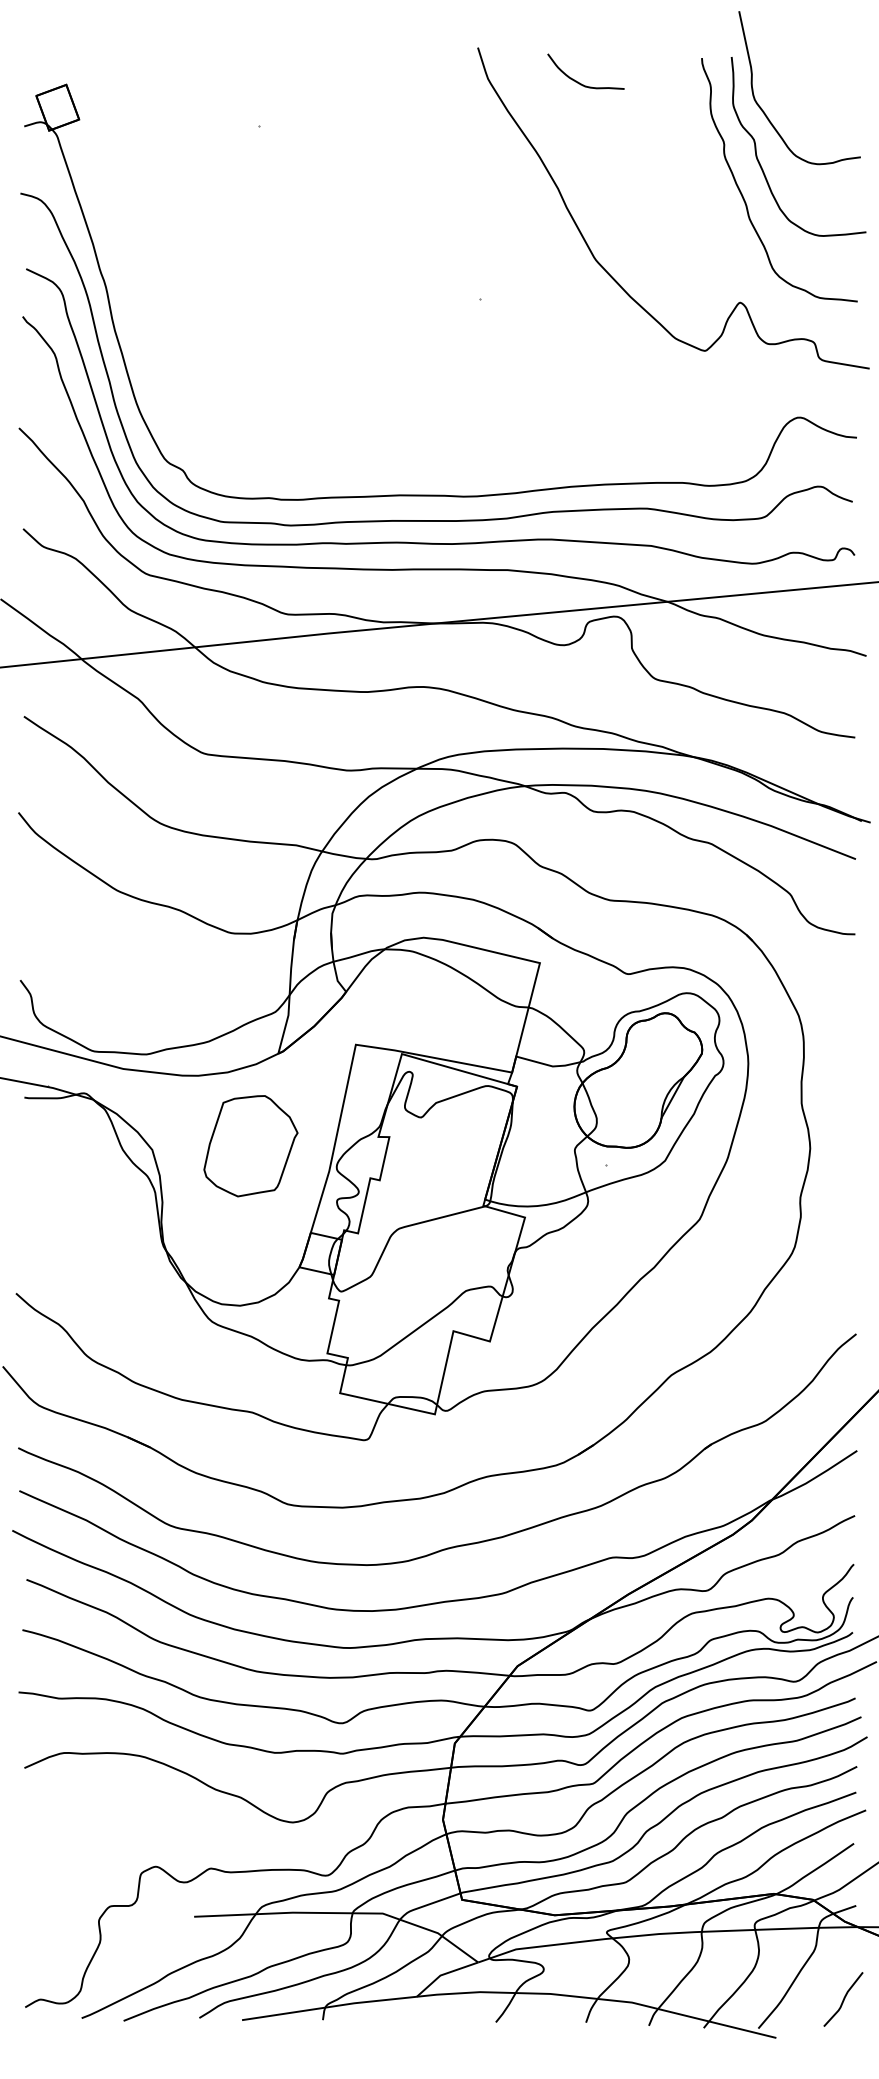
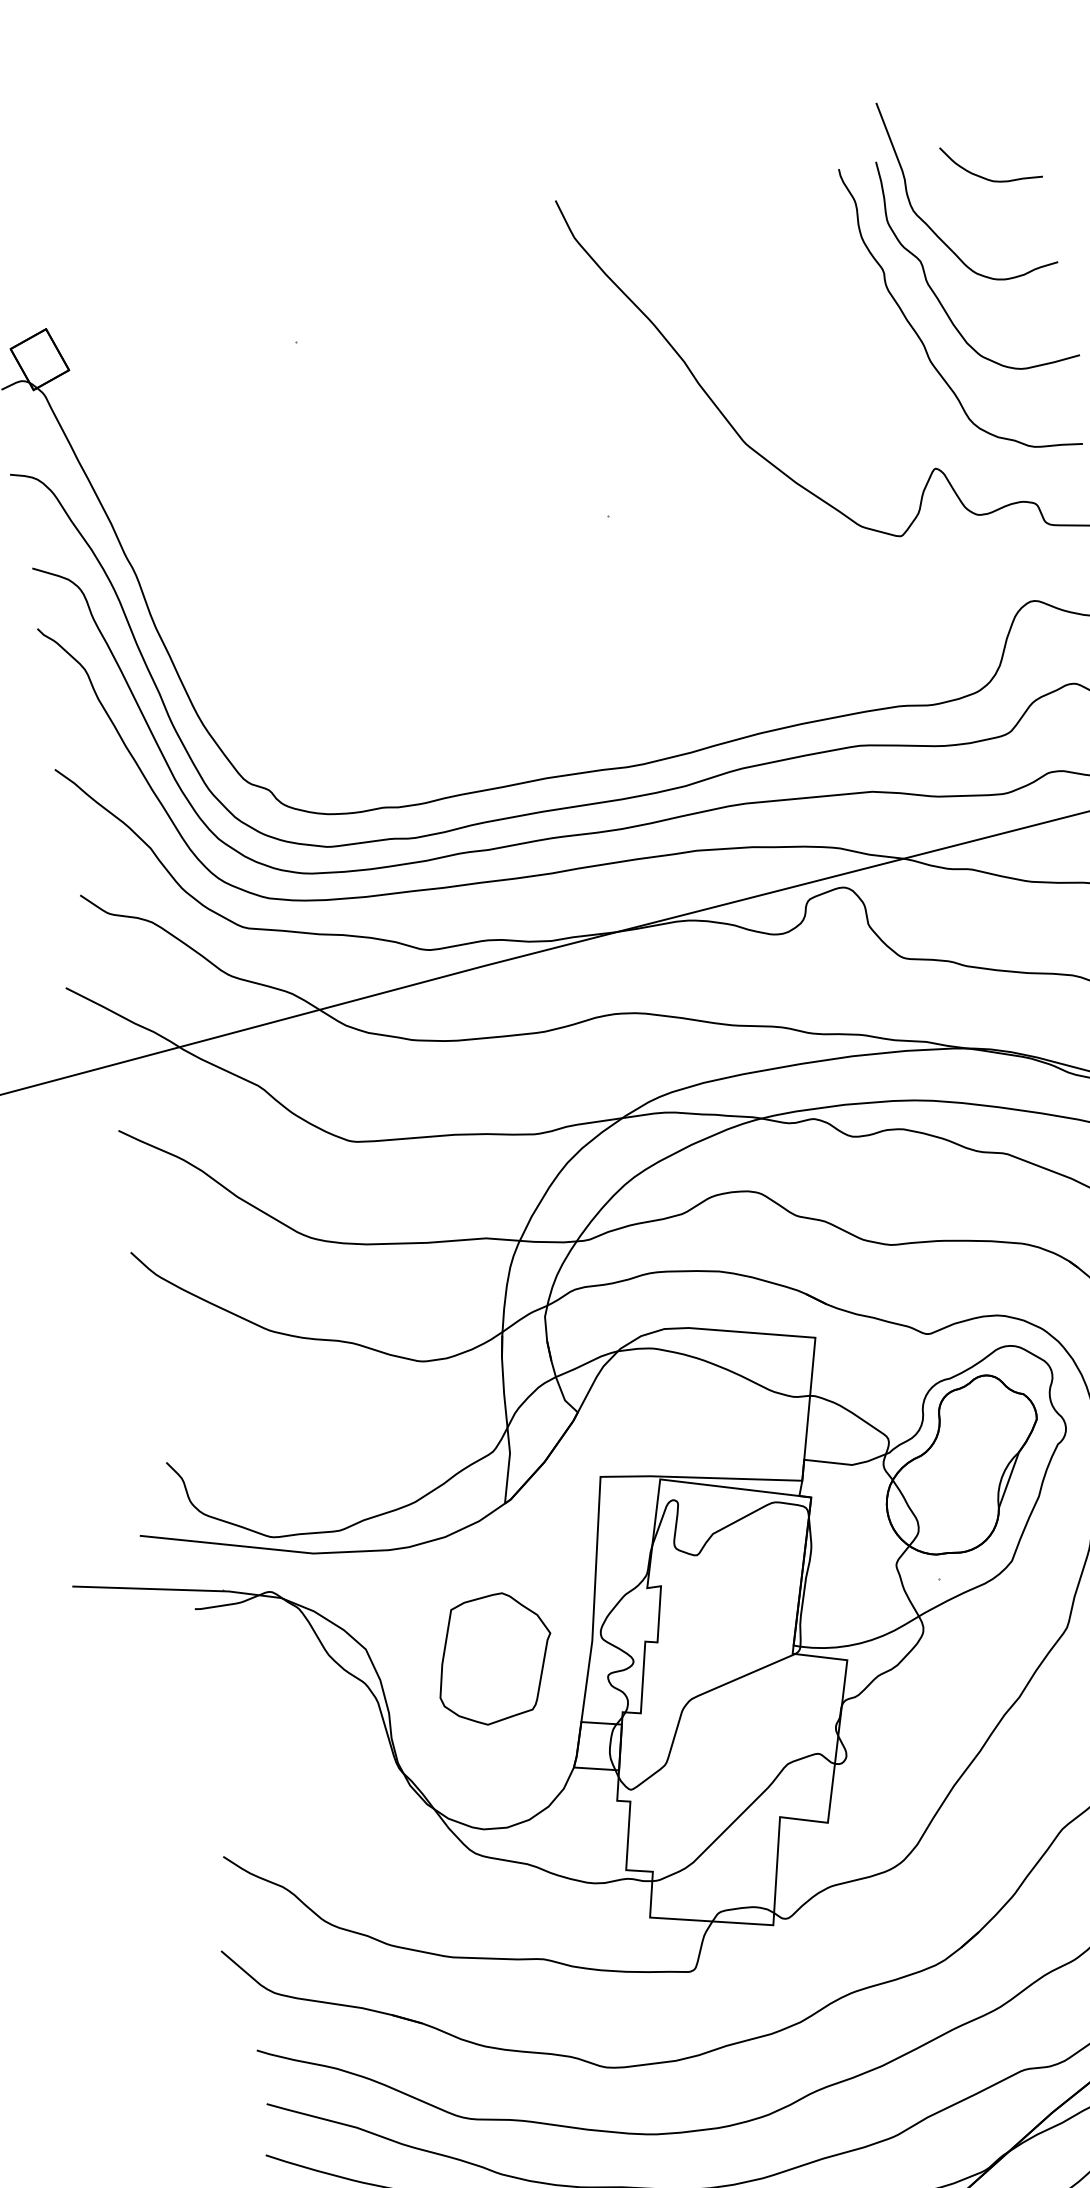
curve: (578, 81) -> (983, 176), moved
part: (250, 1146) -> (493, 1659), moved

